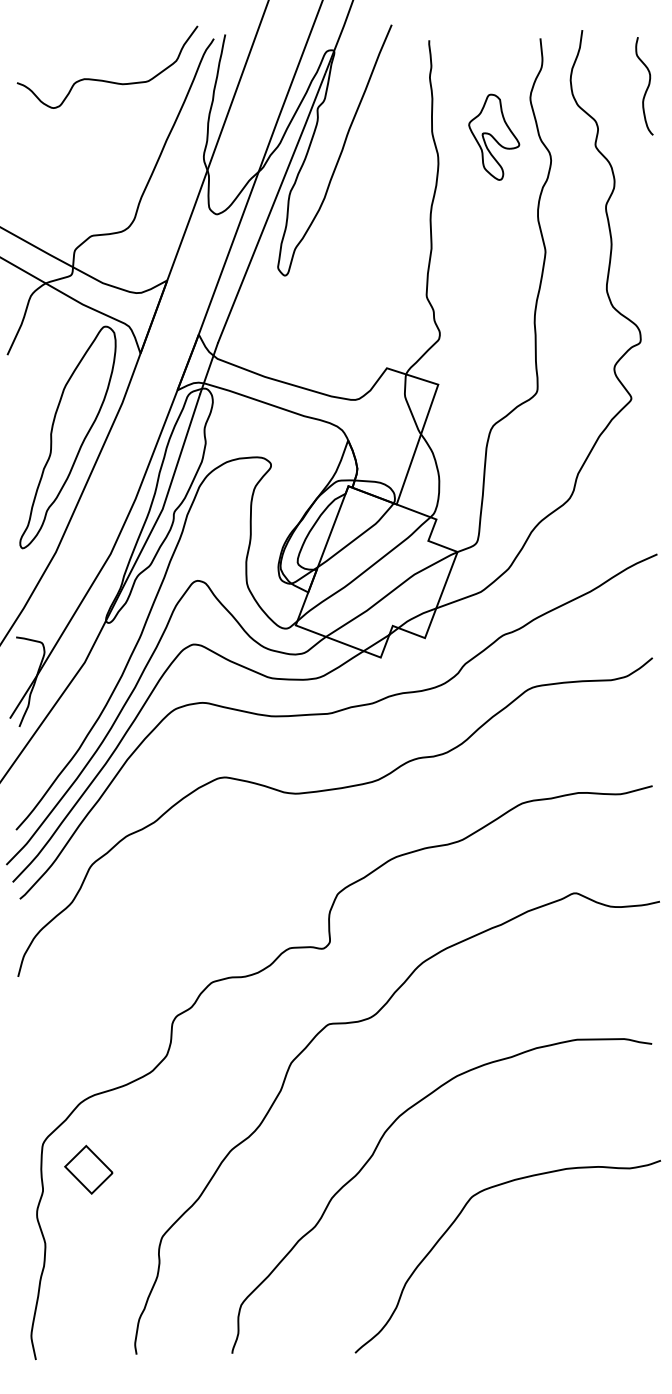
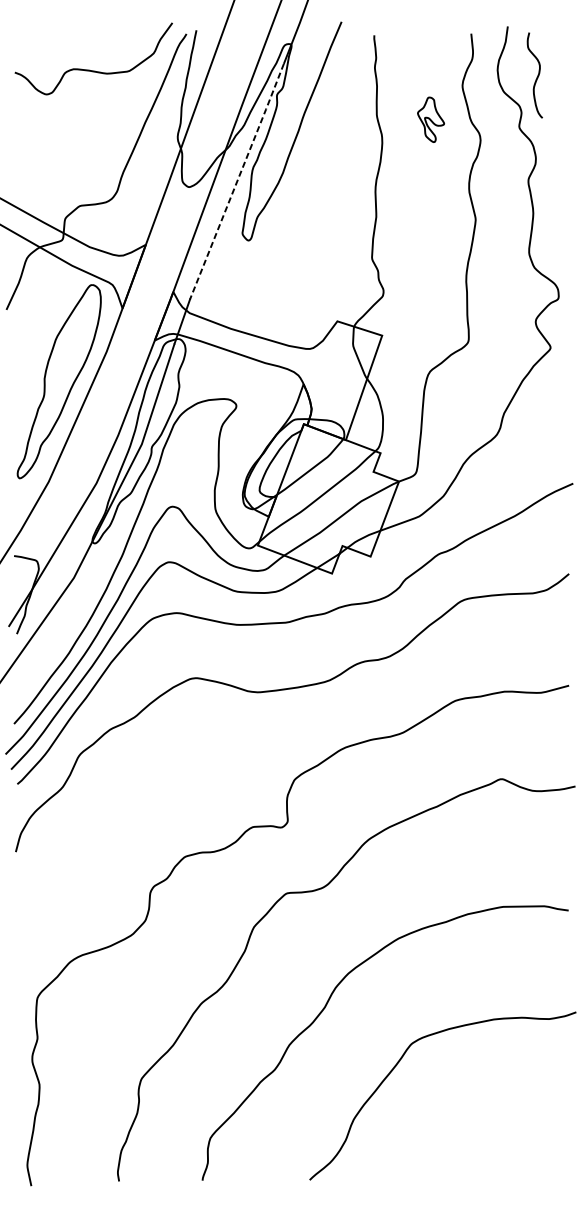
curve: (646, 88) -> (536, 77), moved
part: (494, 136) -> (431, 119), size x0.6
line: (272, 207) -> (237, 181), solid -> dashed
part: (88, 1169) -> (77, 1020), removed

